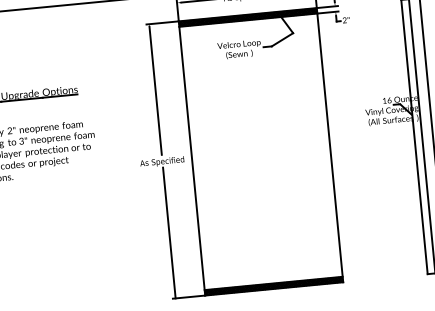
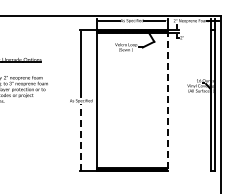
line: (329, 144) -> (167, 100), solid -> dashed
line: (169, 232) -> (81, 137), solid -> dashed

